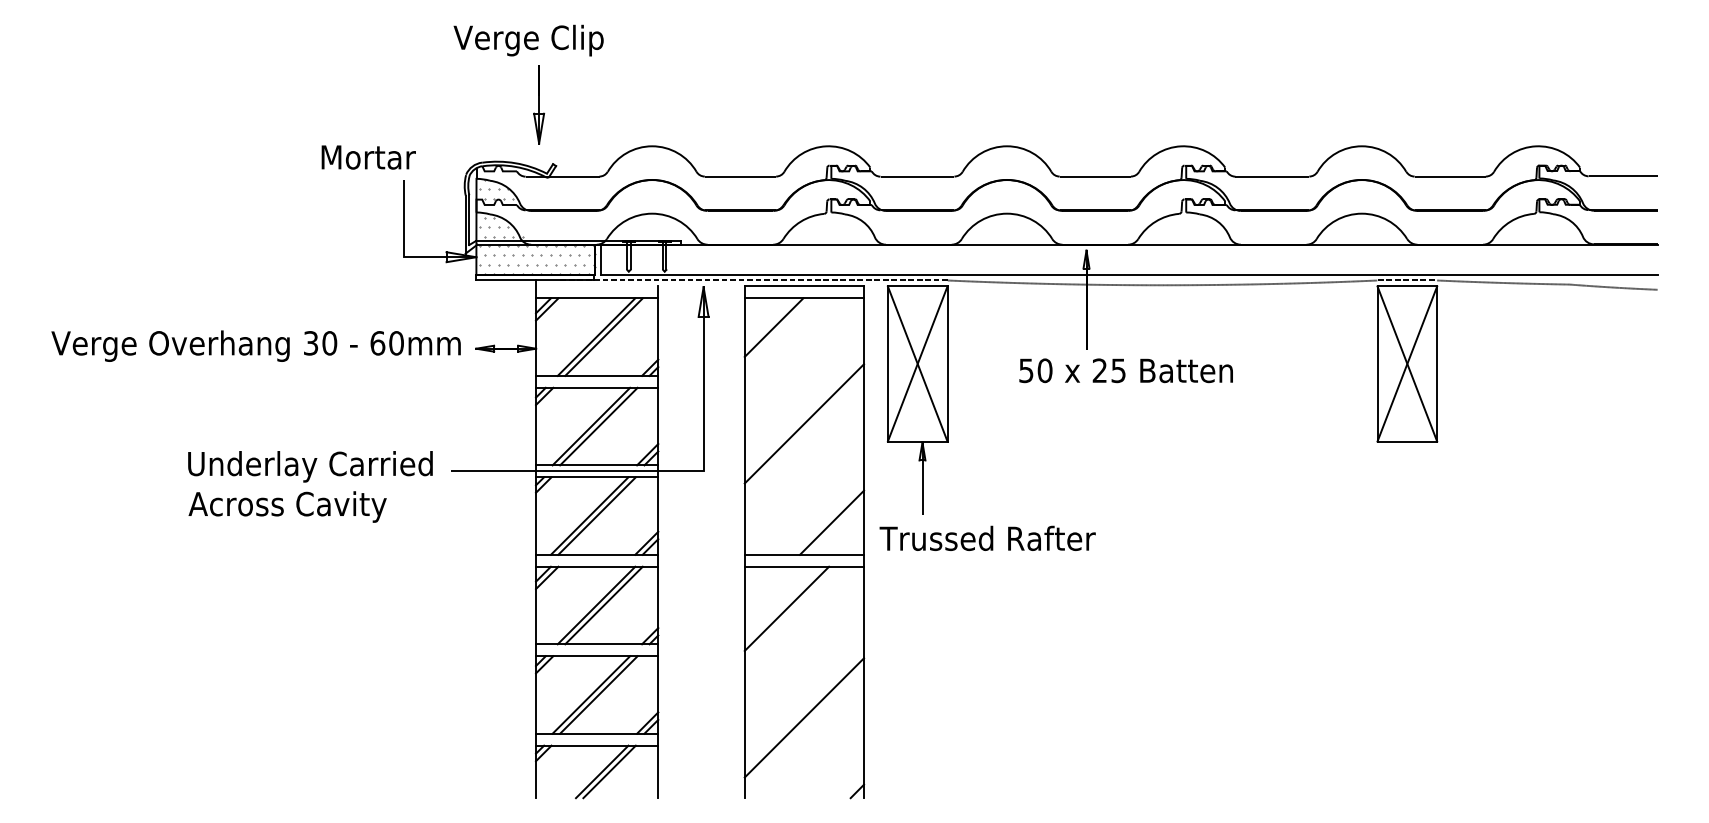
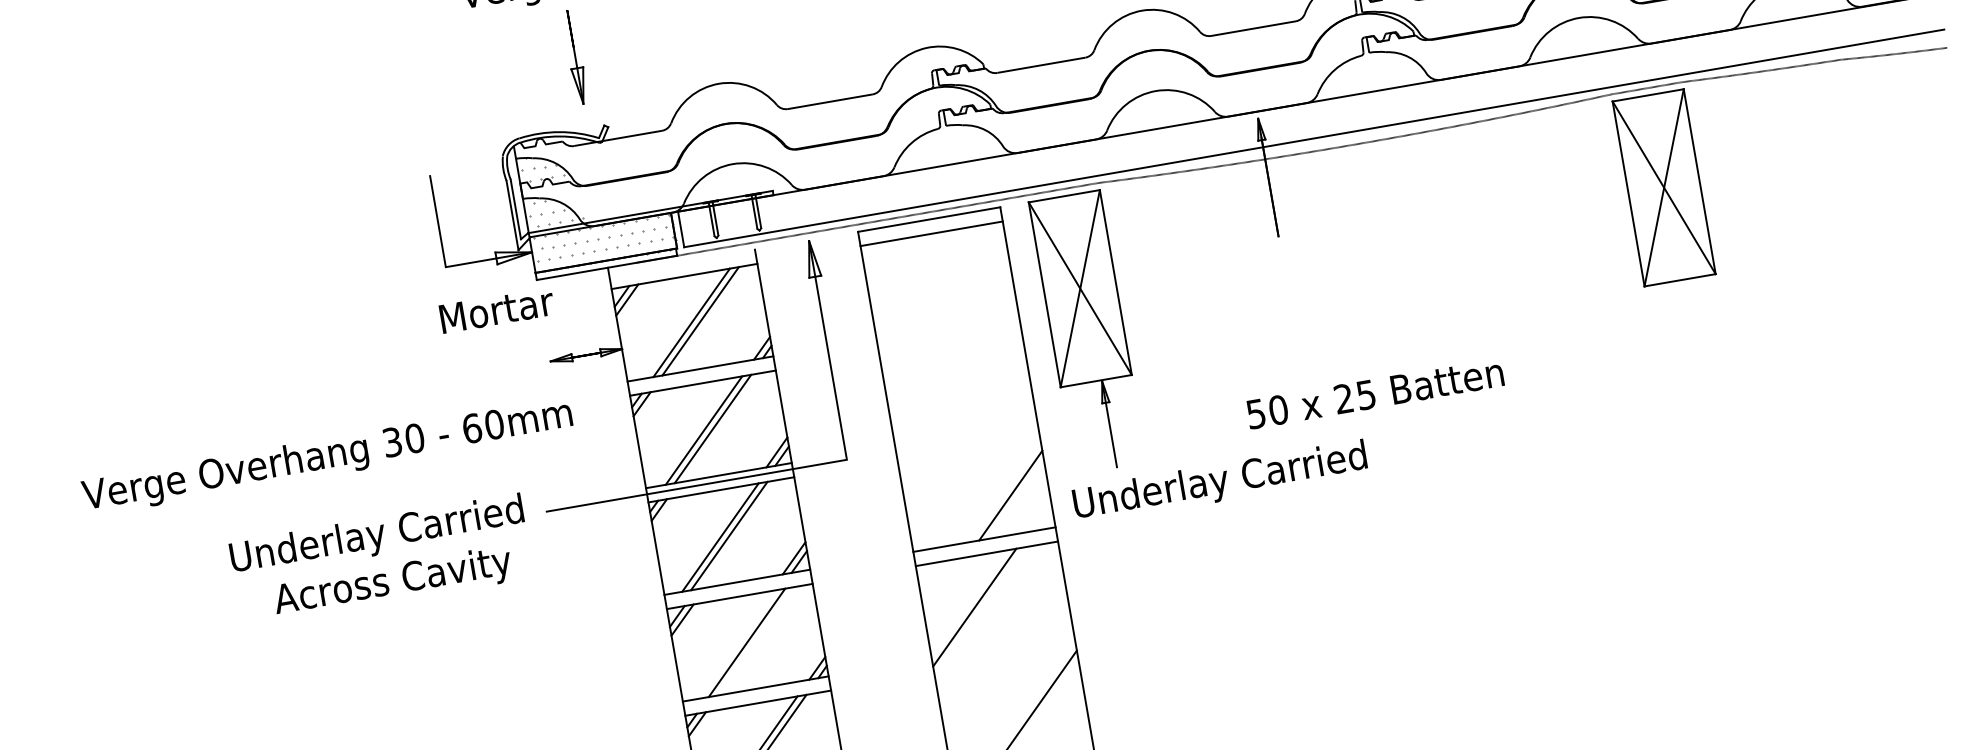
text: (368, 157) -> (496, 310), moved
line: (773, 327) -> (900, 274), removed
text: (255, 345) -> (326, 456), moved
text: (1125, 370) -> (1374, 393), moved
line: (804, 423) -> (957, 382), removed
text: (287, 506) -> (392, 582), moved
text: (1002, 541) -> (1217, 482), Trussed Rafter -> Underlay Carried
line: (603, 605) -> (755, 641), removed

